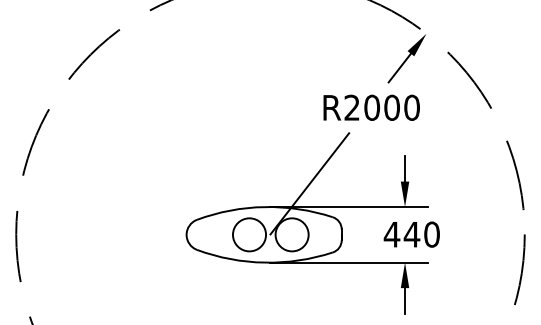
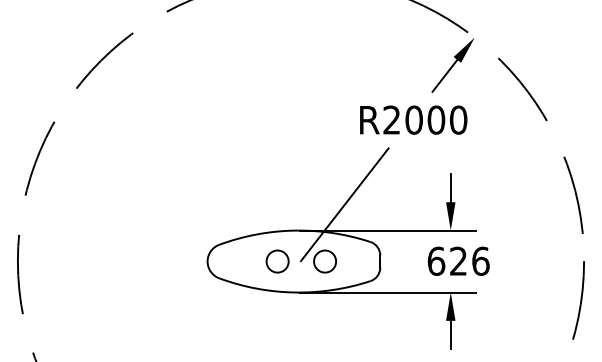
circle: (249, 234) -> (277, 261), size x0.6
circle: (291, 234) -> (324, 261), size x0.6
text: (411, 234) -> (457, 261), 440 -> 626

